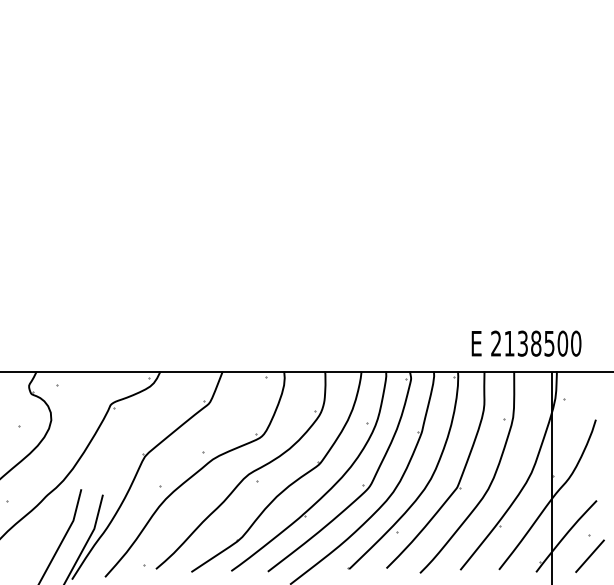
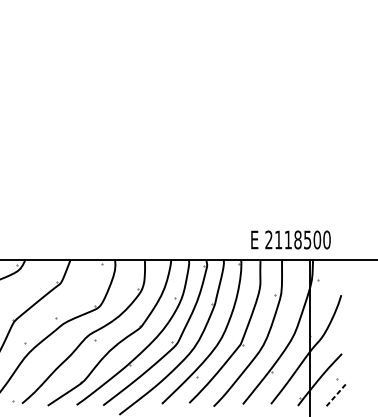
text: (522, 343) -> (288, 239), 2138500 -> 2118500
line: (590, 556) -> (337, 394), solid -> dashed

